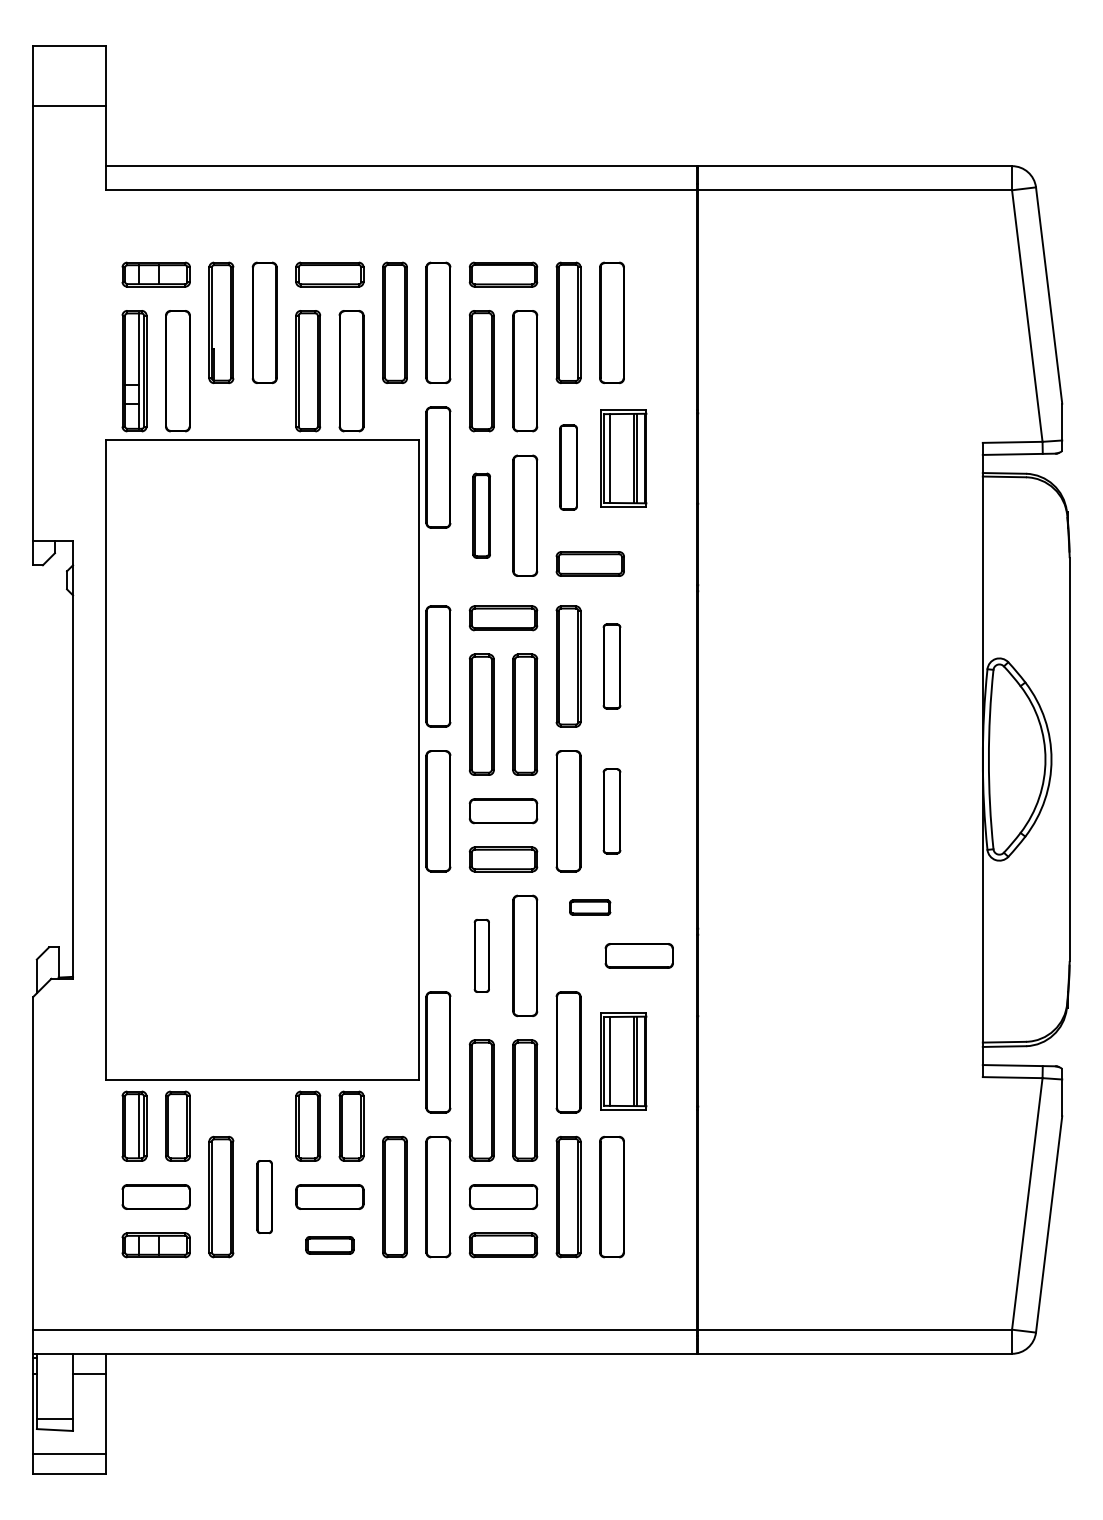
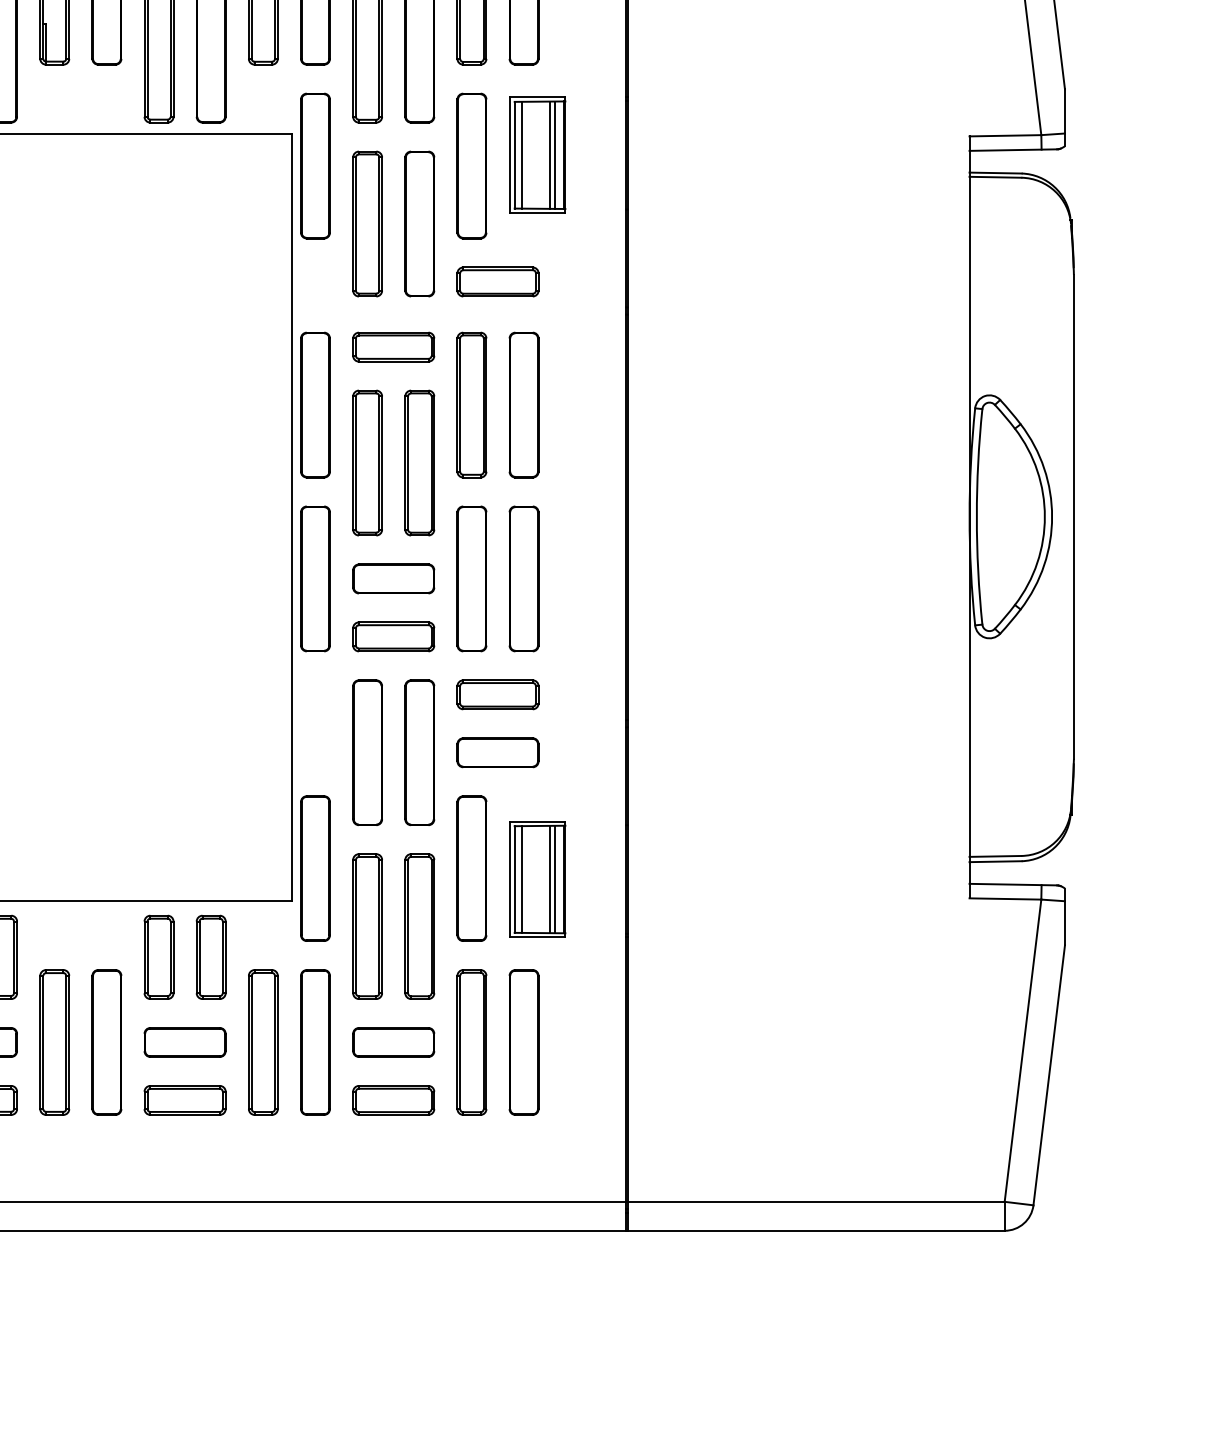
part: (568, 467) -> (471, 165), size x1.43
part: (481, 515) -> (367, 223), size x1.43
part: (611, 666) -> (523, 405), size x1.43
part: (611, 811) -> (523, 579), size x1.43
part: (589, 907) -> (497, 694), size x1.67
part: (481, 955) -> (367, 752), size x1.67
part: (638, 955) -> (497, 752), moved
part: (264, 1196) -> (106, 1041), size x1.67
part: (329, 1245) -> (184, 1100), size x1.43

